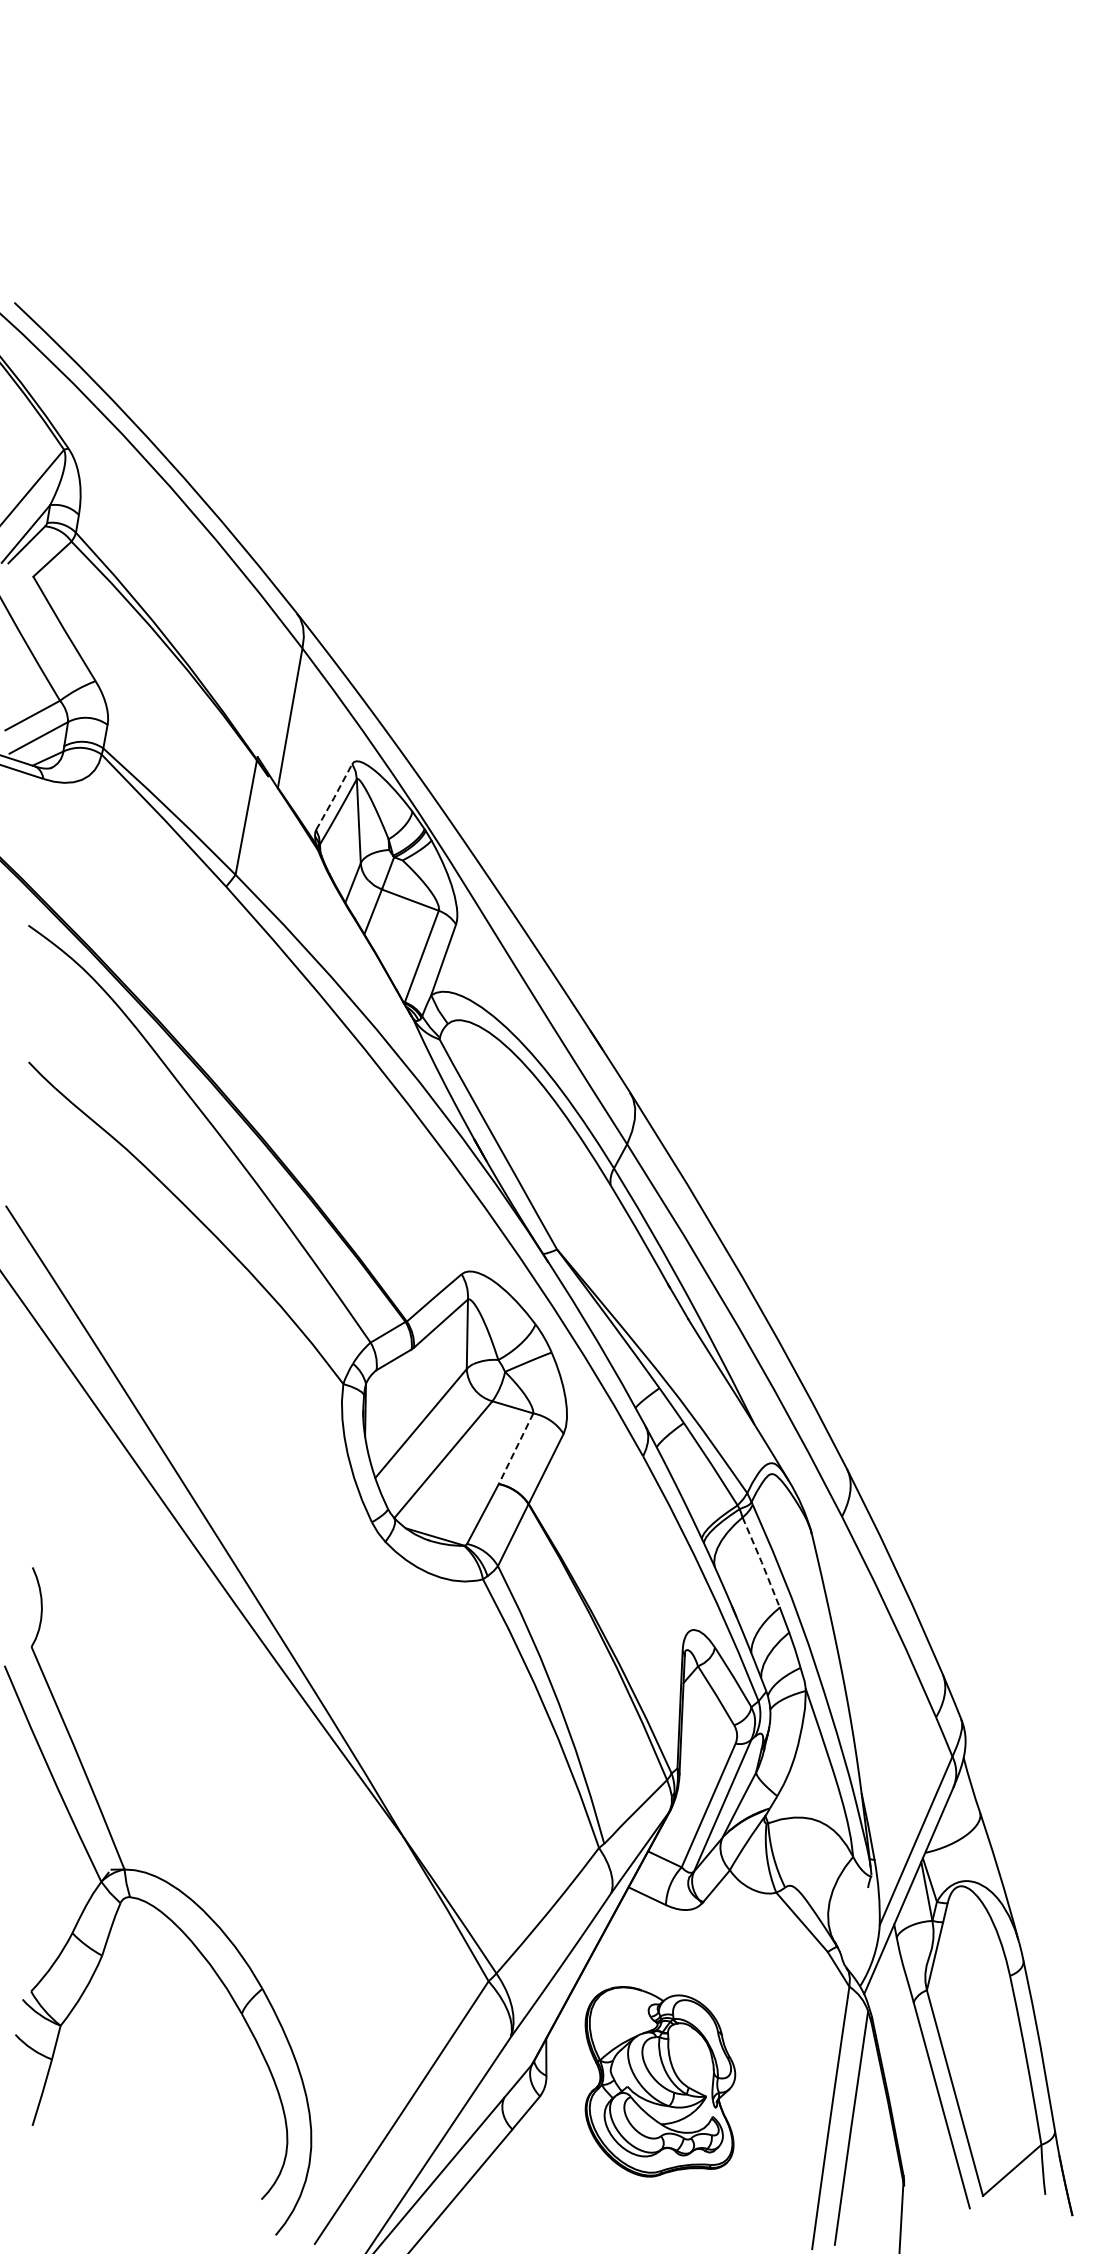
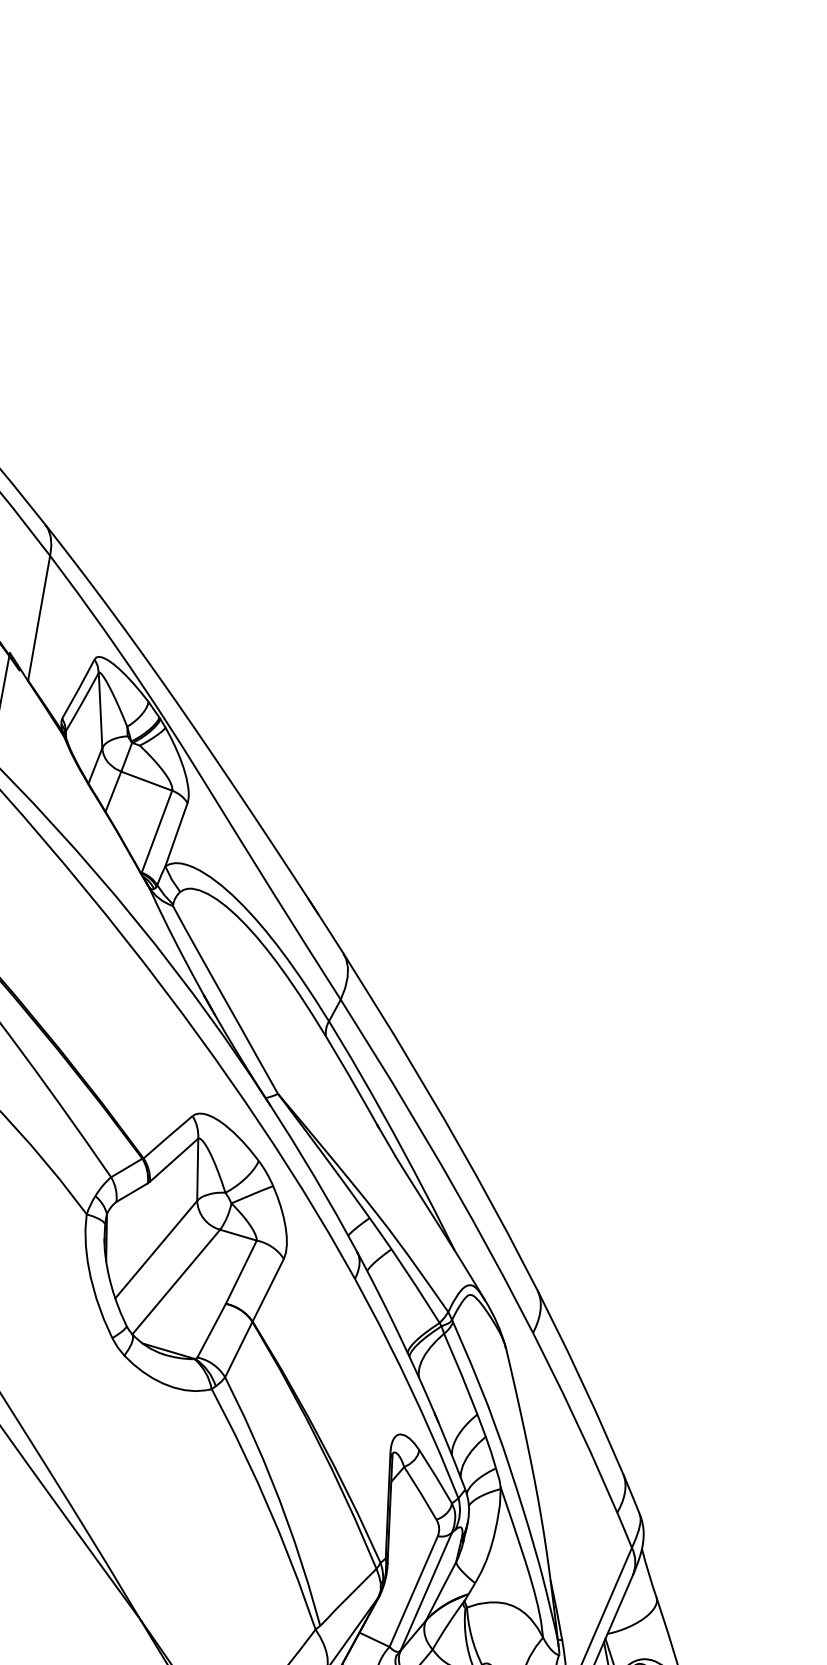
line: (334, 797) -> (78, 689), dashed -> solid
line: (515, 1449) -> (240, 1272), dashed -> solid
line: (761, 1562) -> (461, 1374), dashed -> solid

